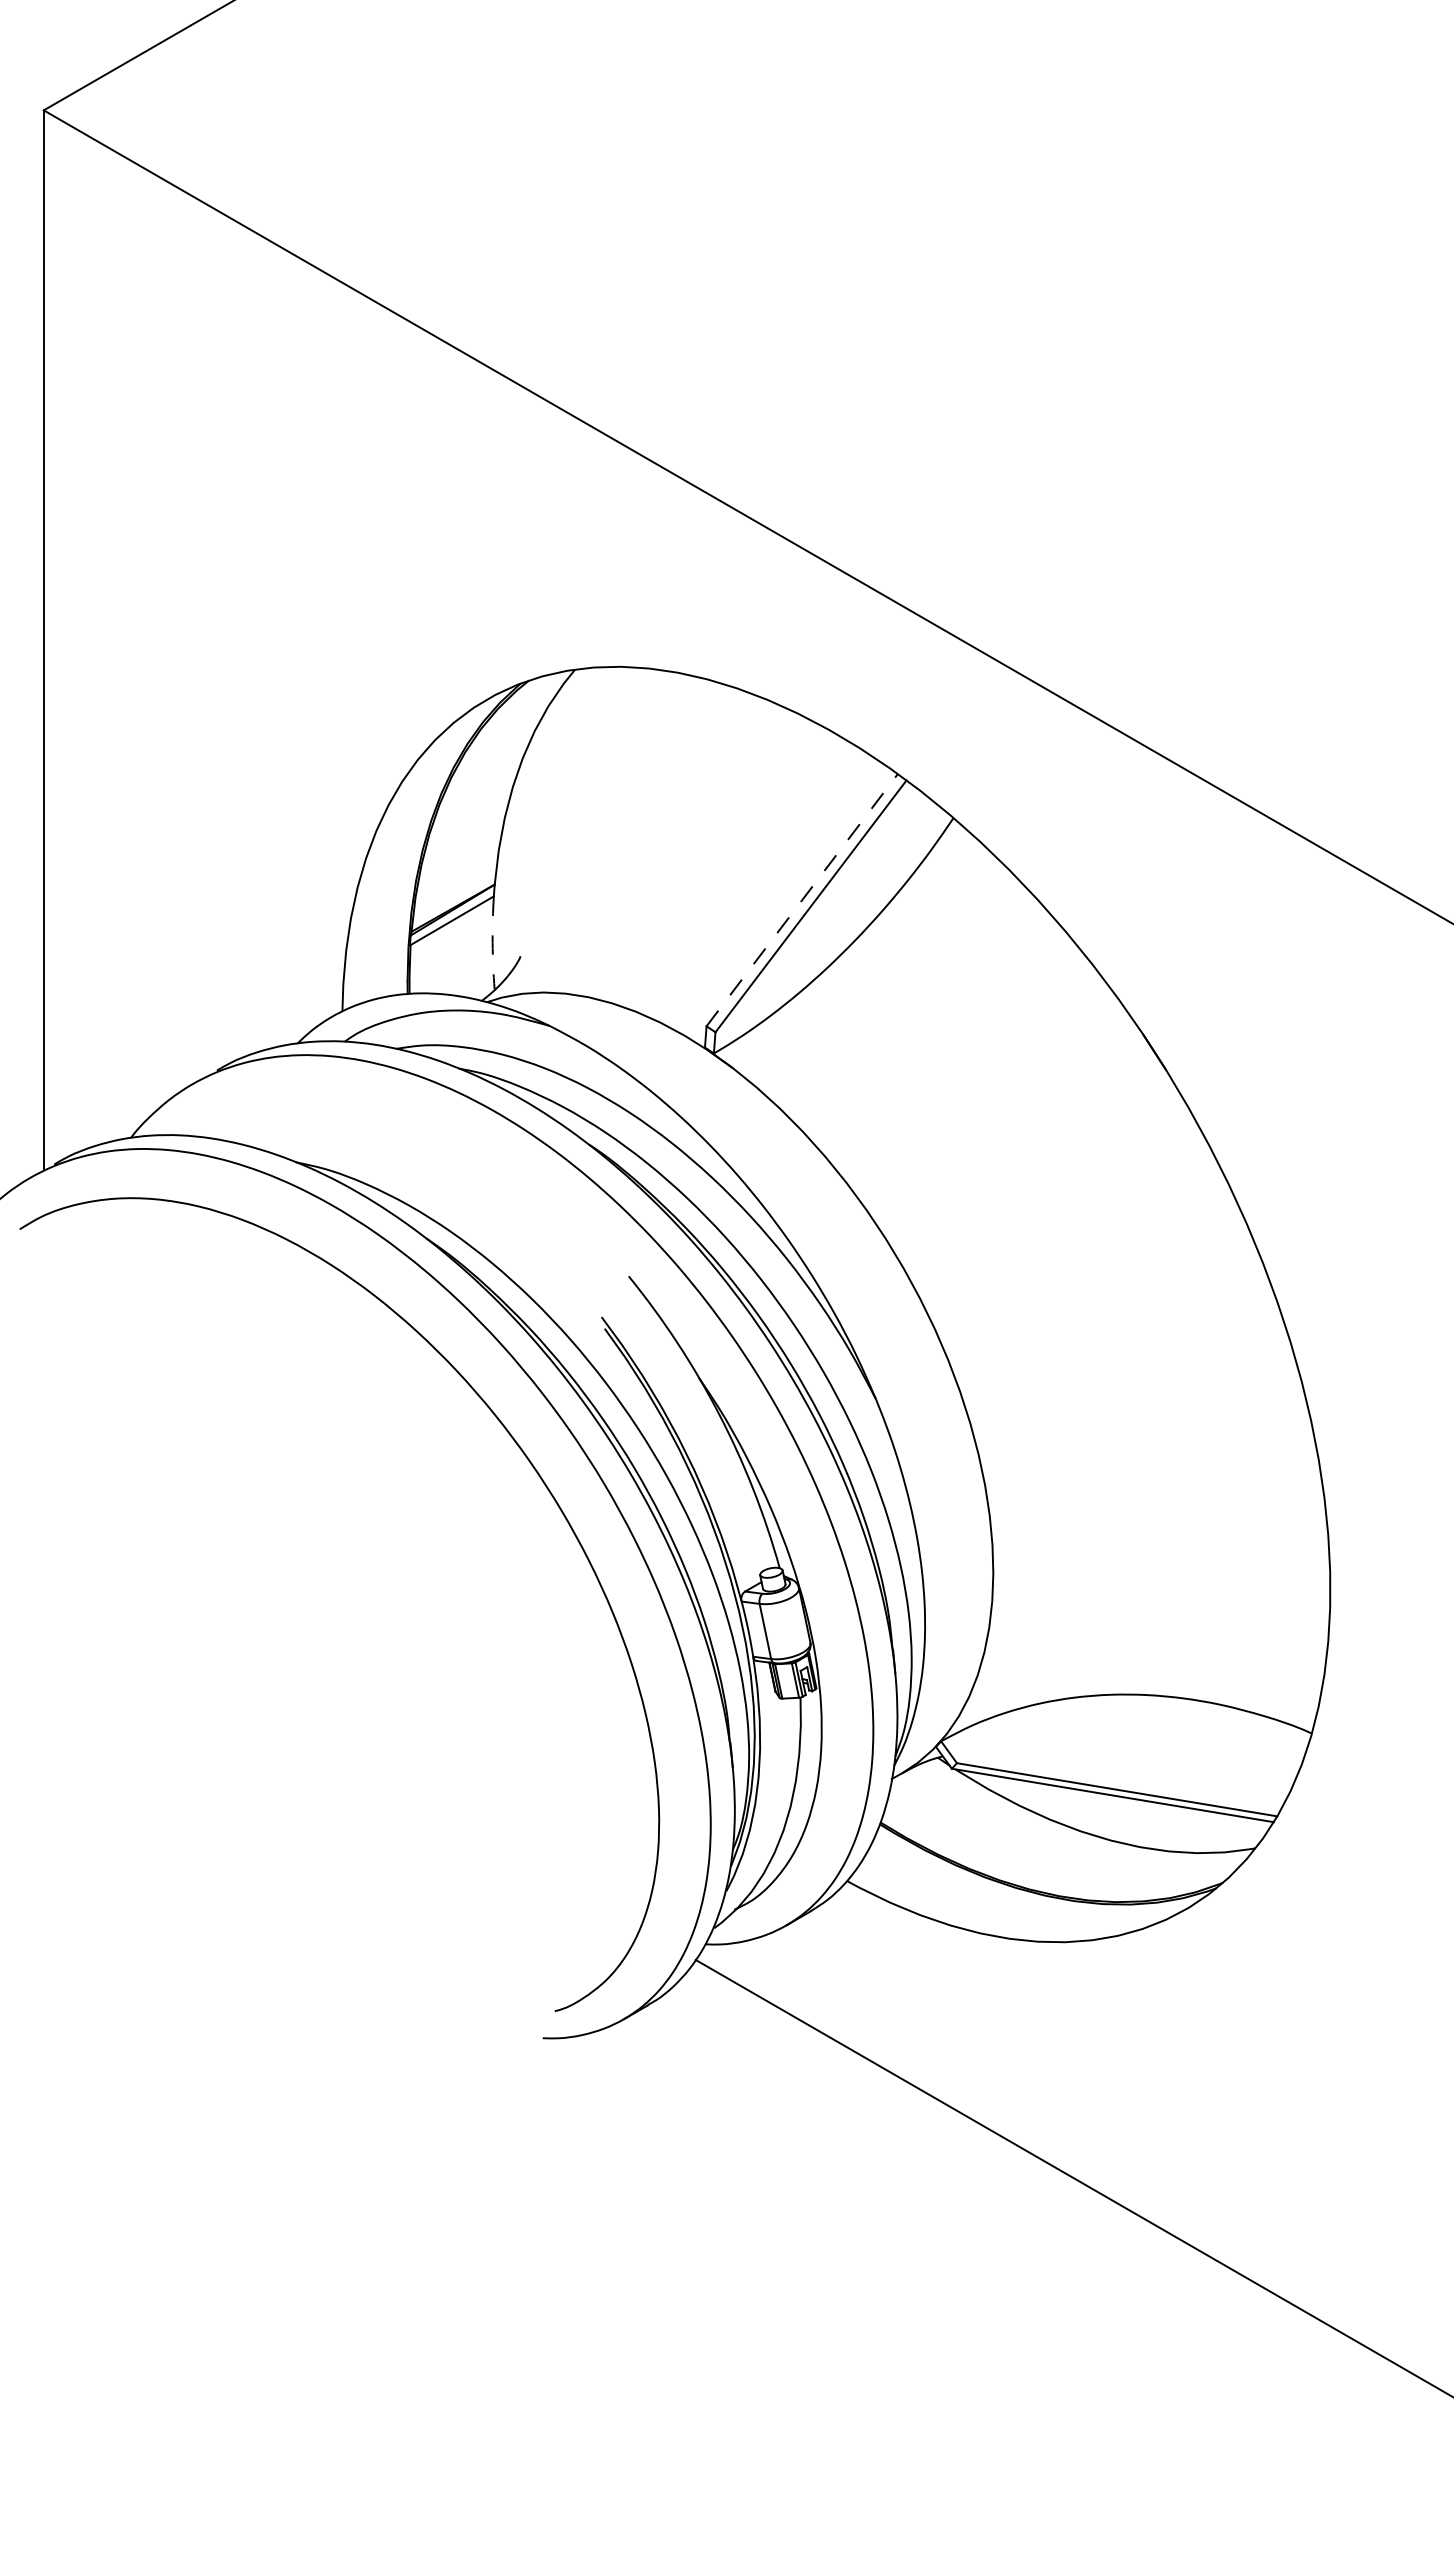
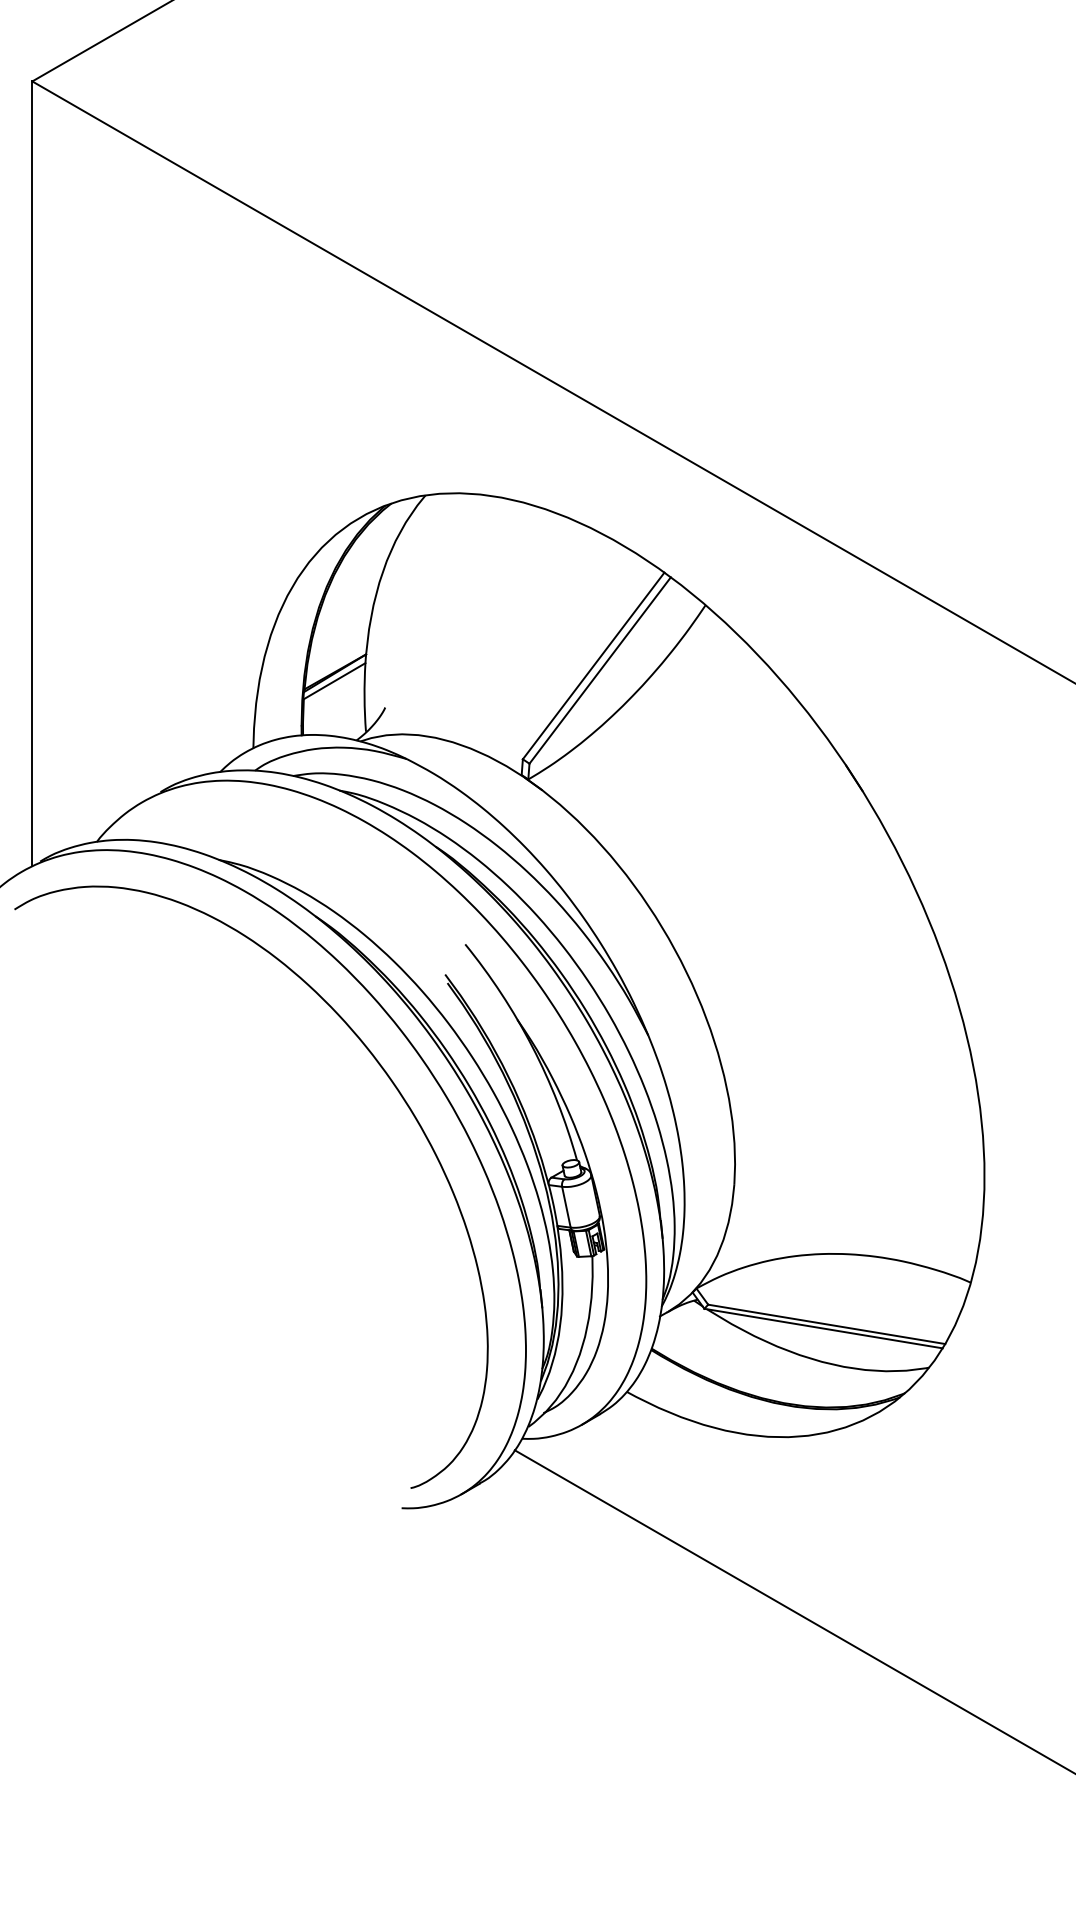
line: (802, 899) -> (593, 665), dashed -> solid
arc: (492, 942) -> (364, 697), dashed -> solid

